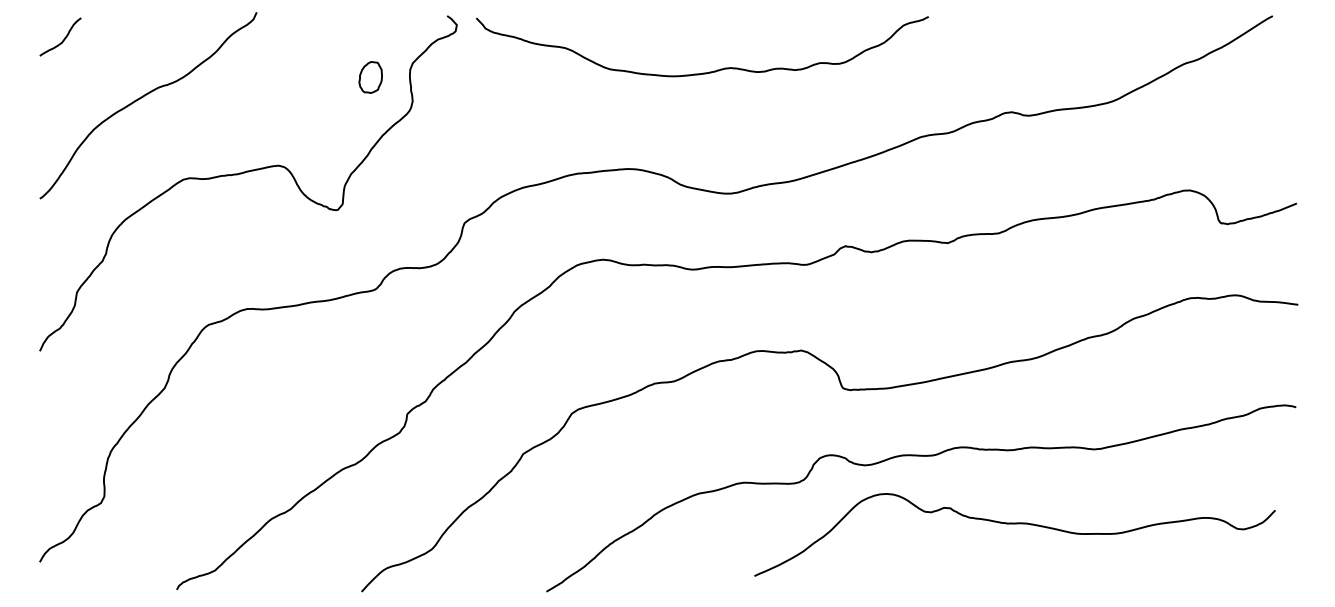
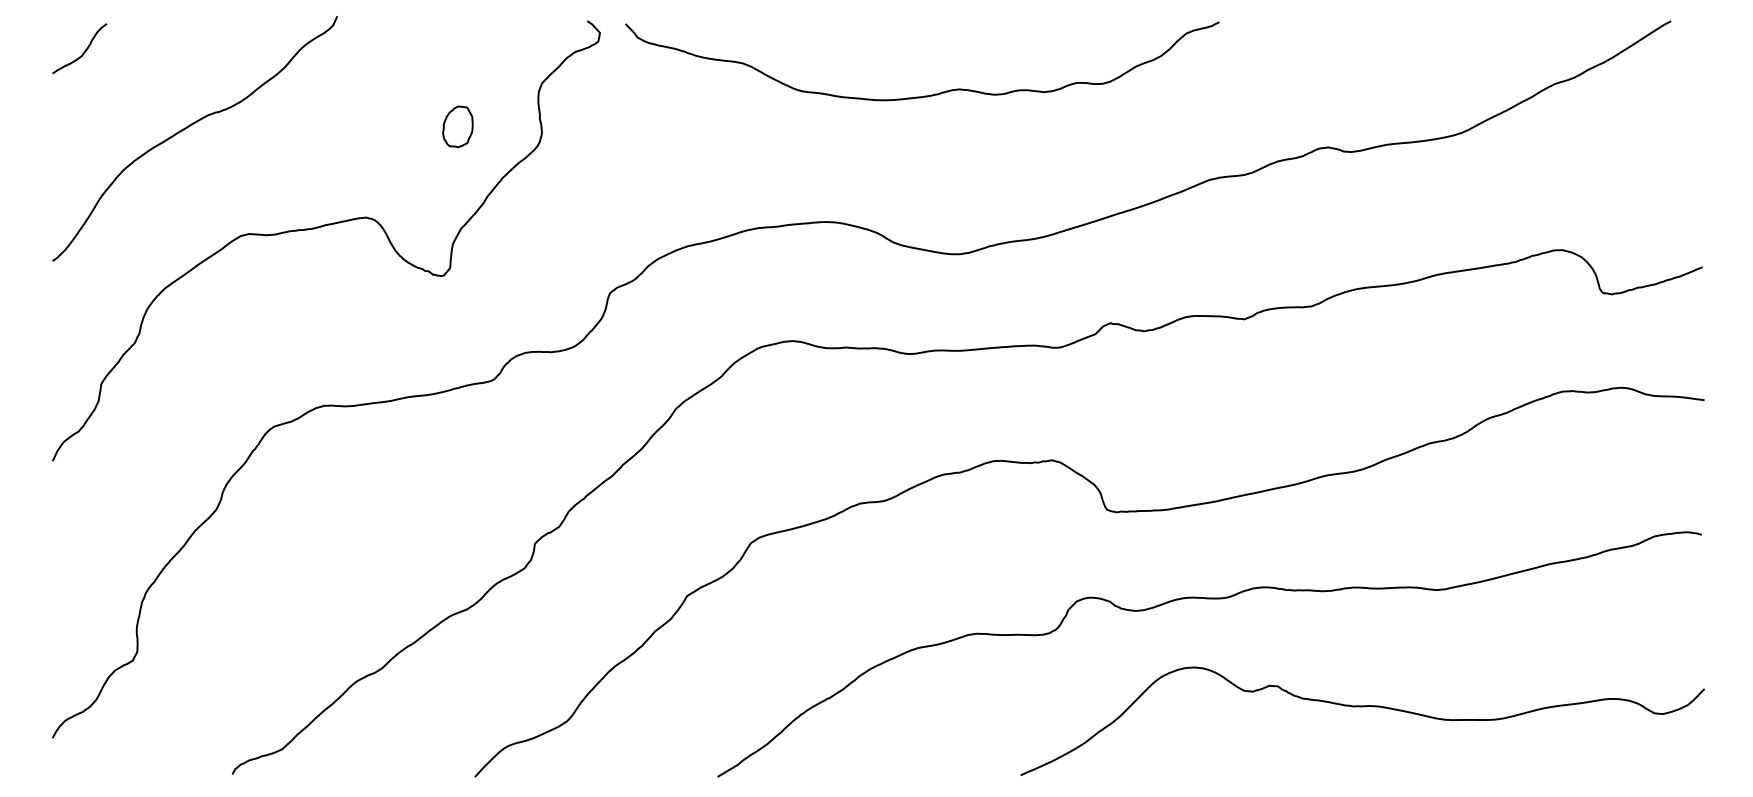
part: (370, 77) -> (457, 126), moved
curve: (1014, 524) -> (1362, 707), moved

